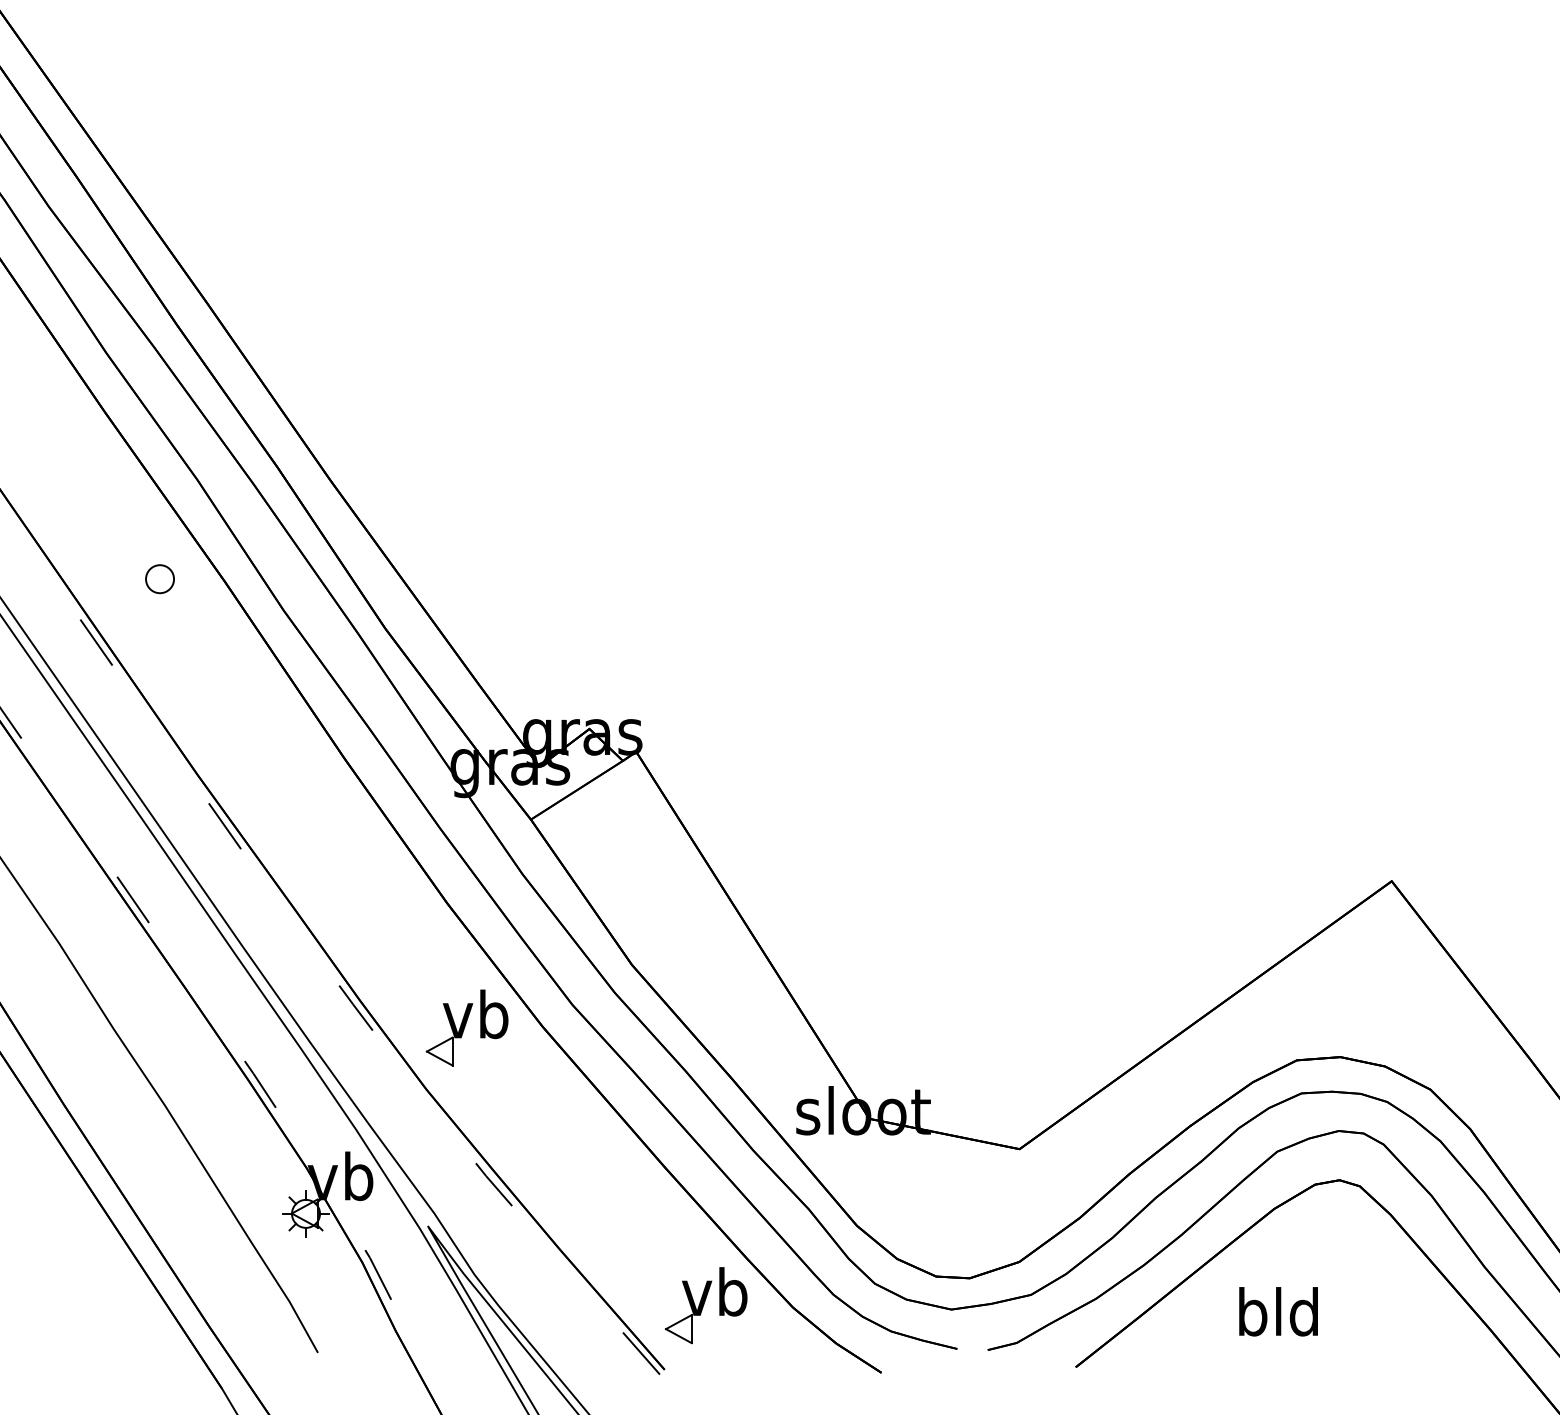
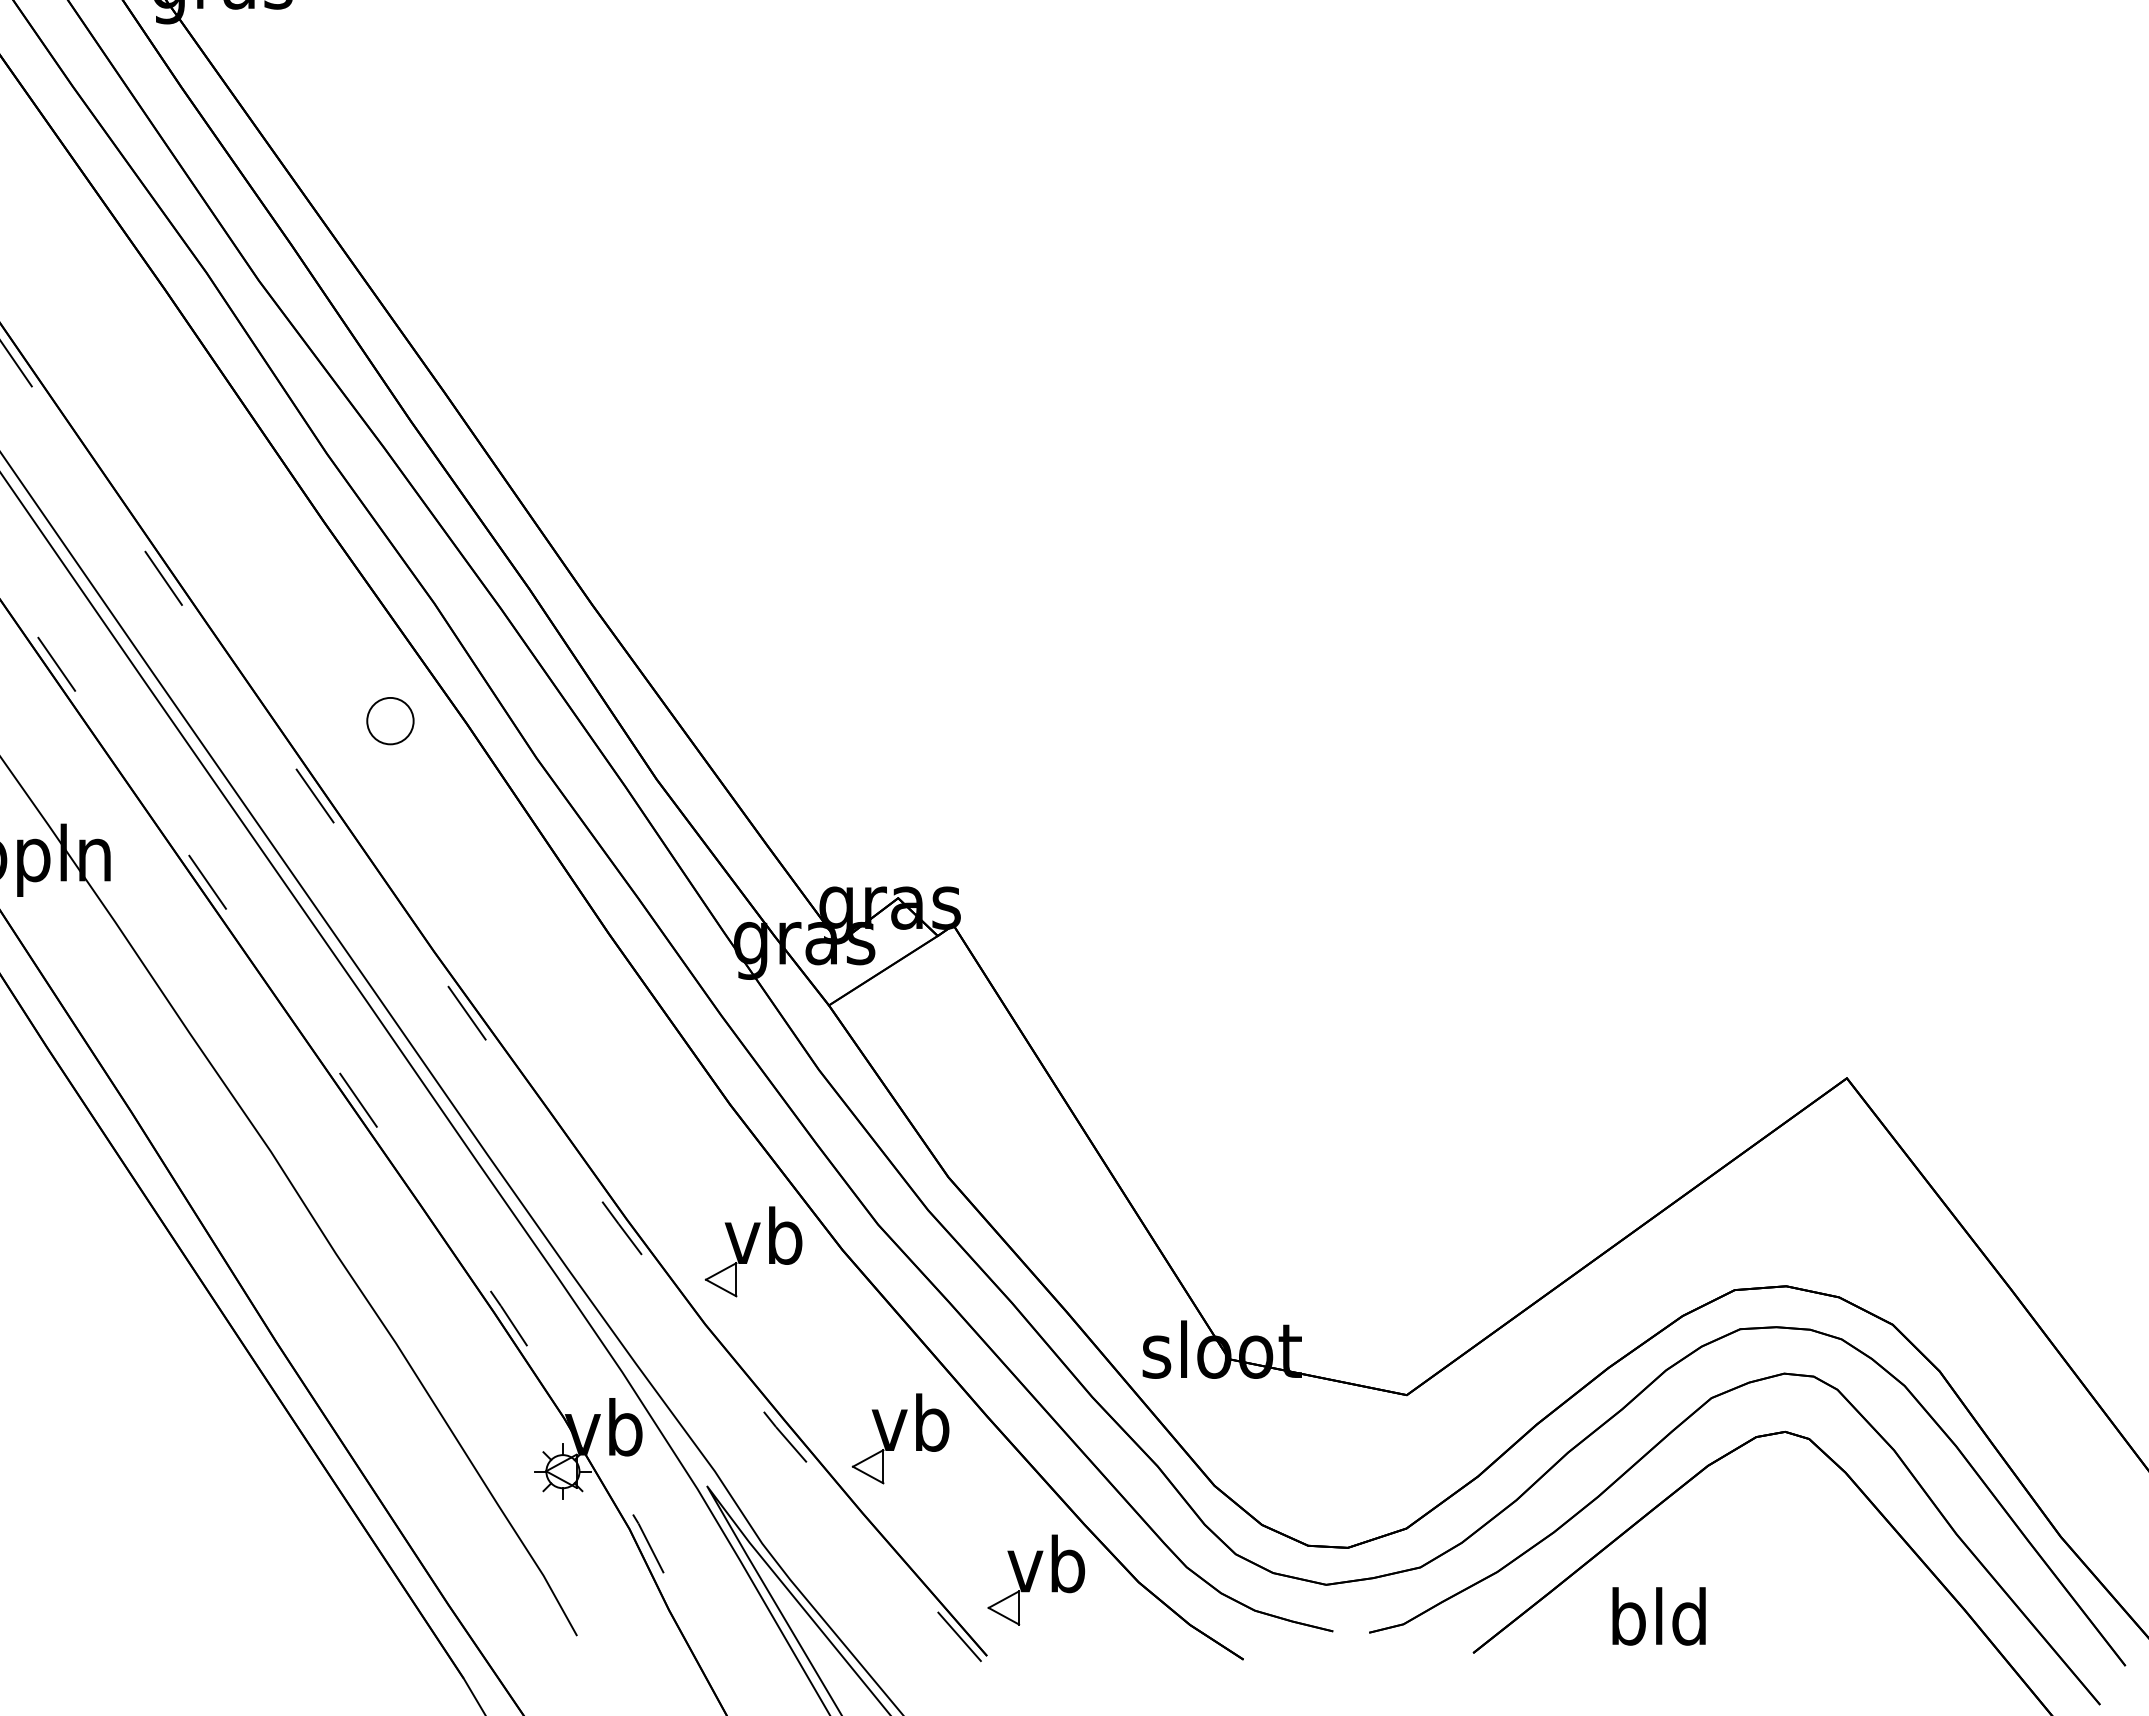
part: (159, 578) -> (389, 720), size x1.4
part: (591, 1185) -> (900, 1438), added
text: (1278, 1311) -> (1658, 1616), moved

